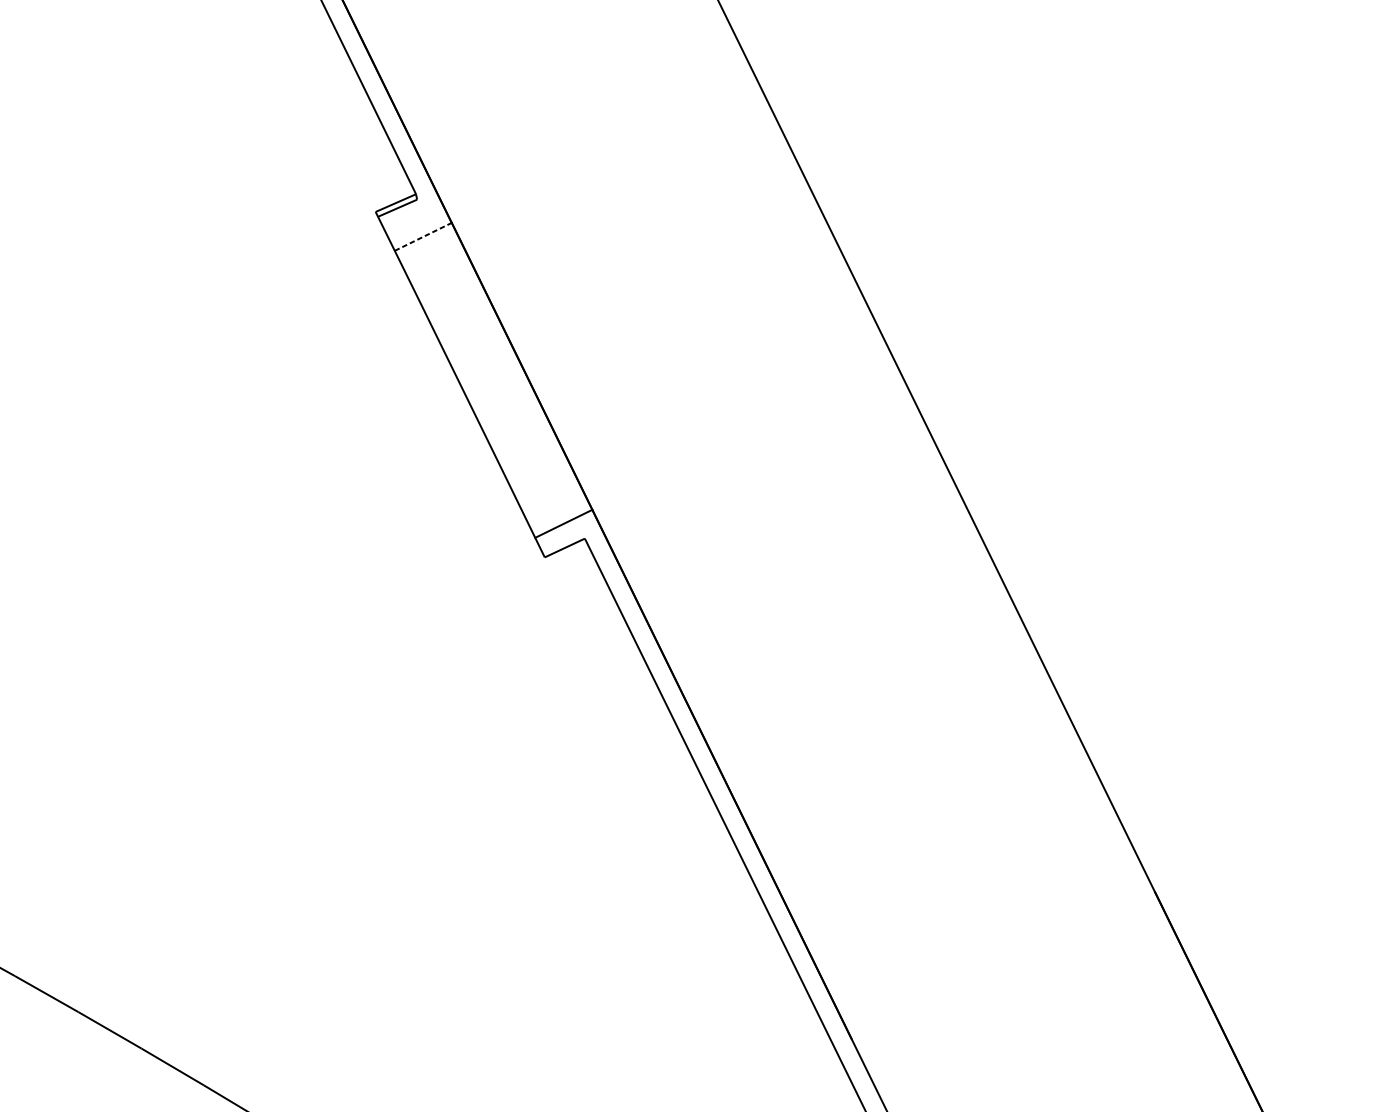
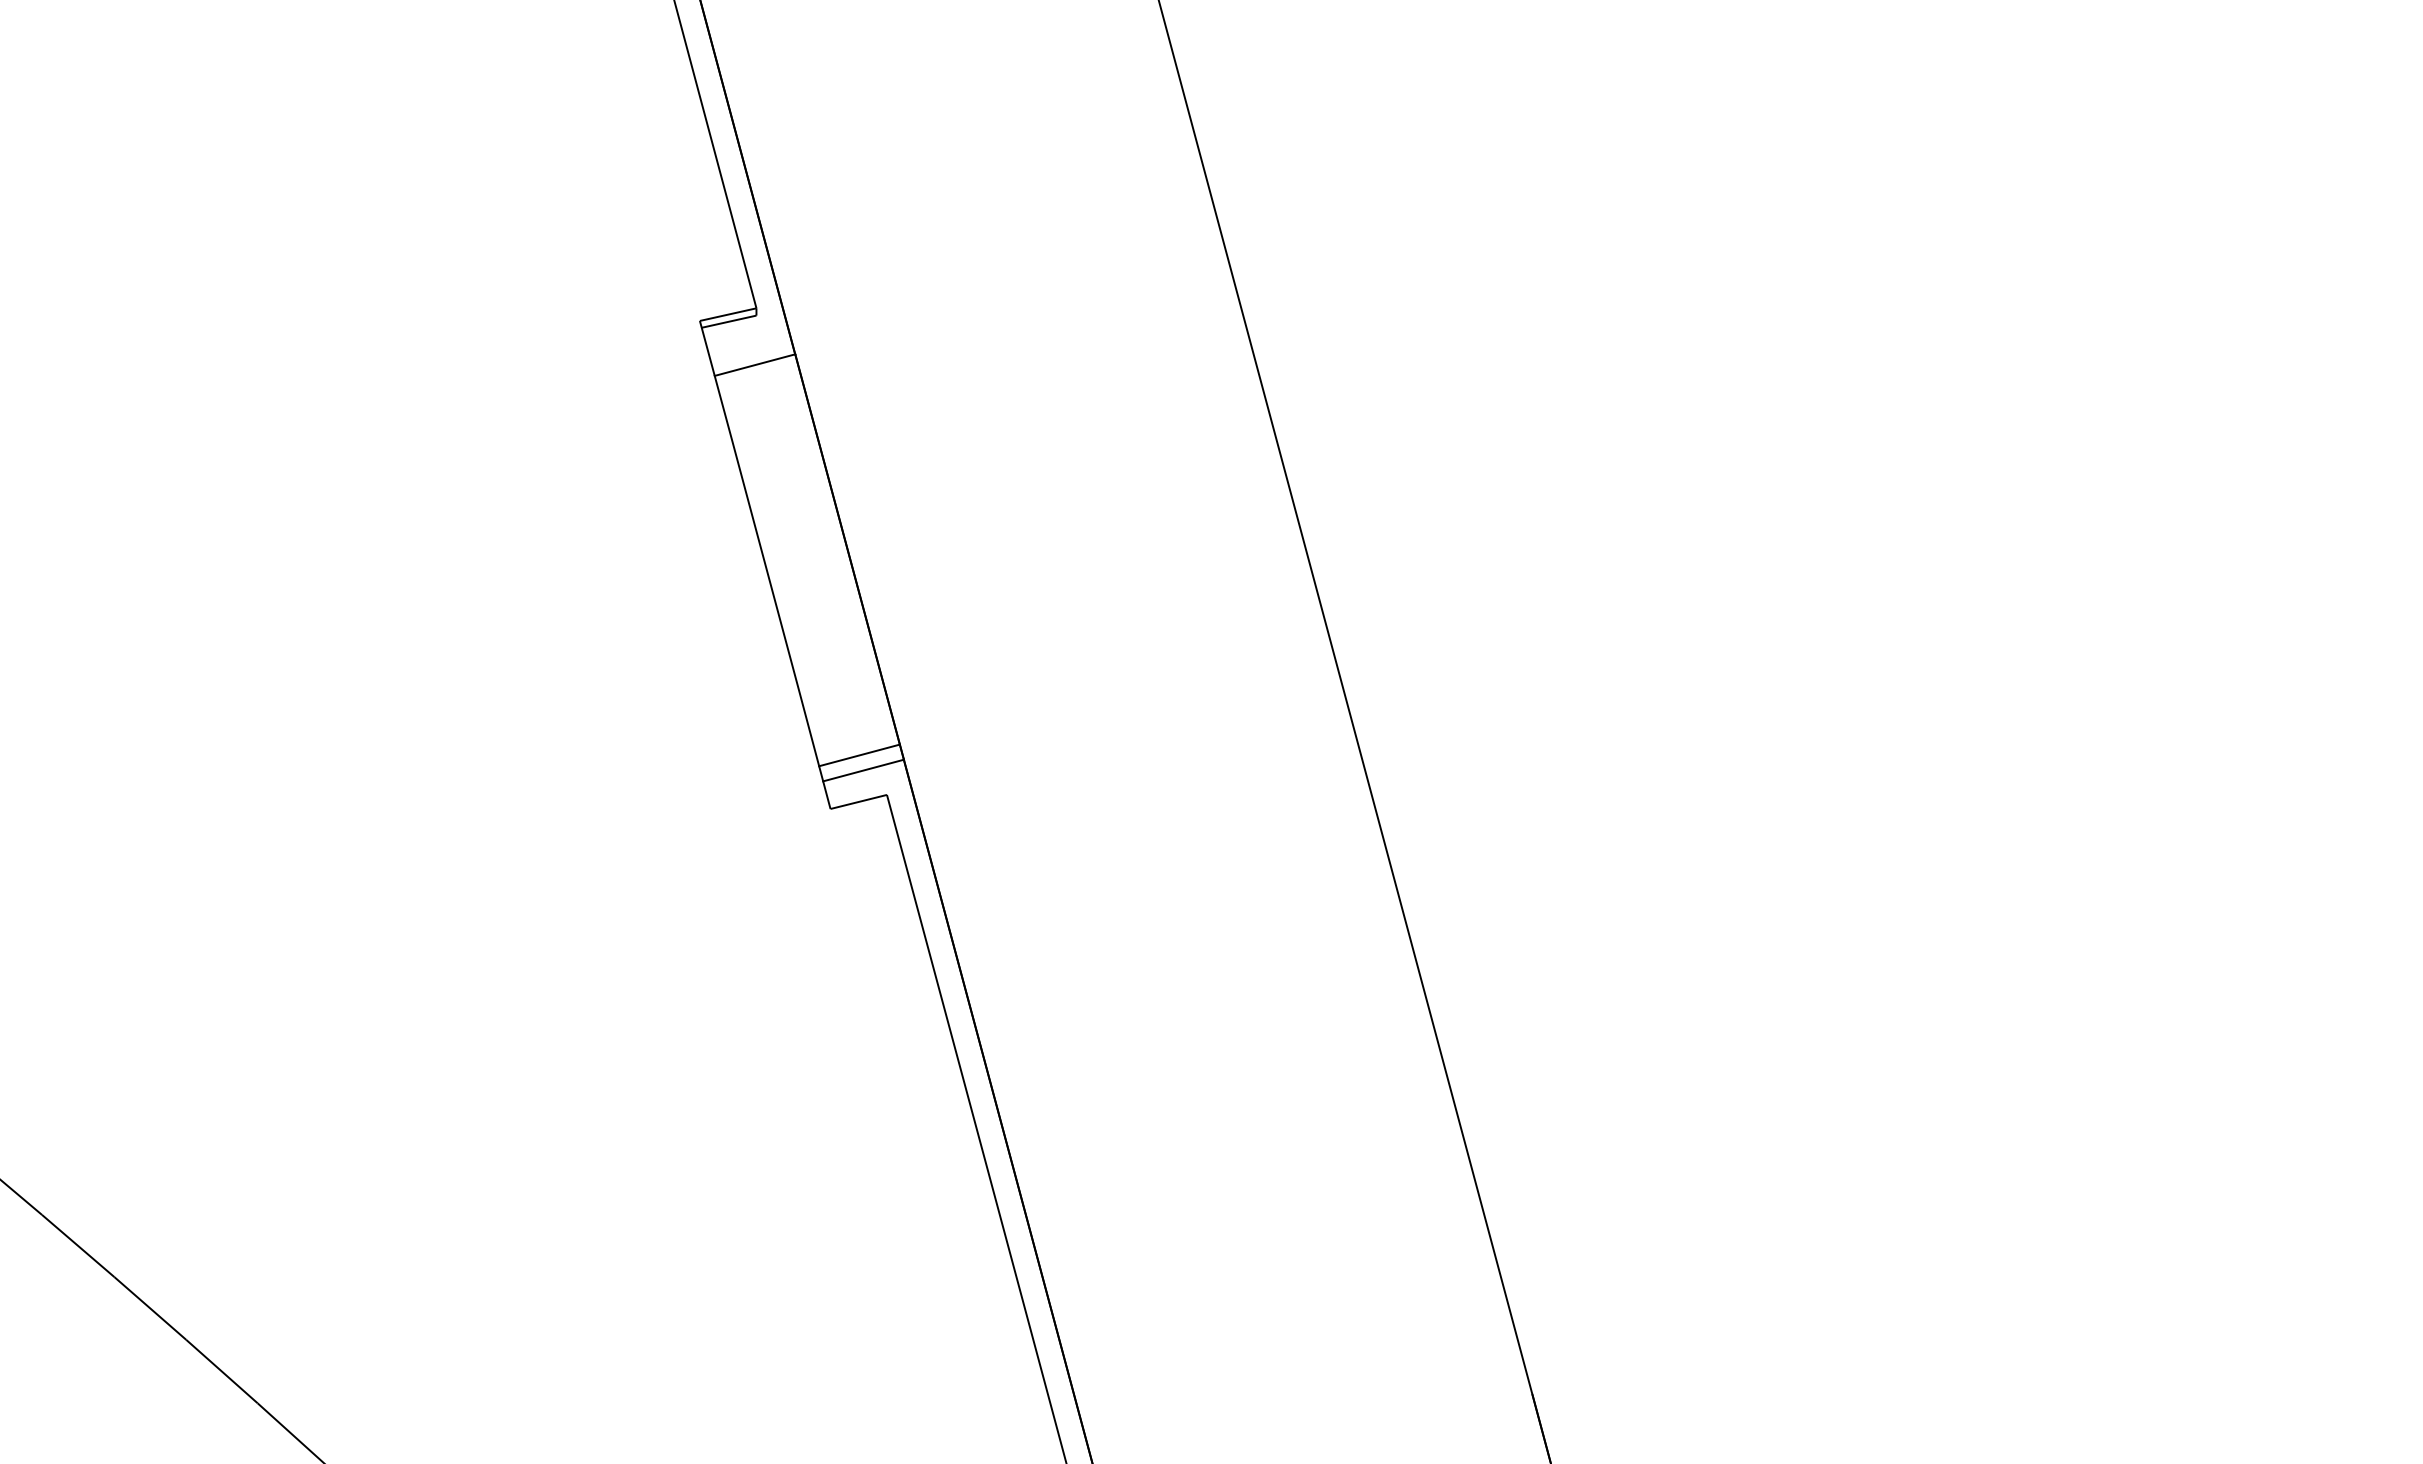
line: (423, 237) -> (755, 365), dashed -> solid
line: (558, 513) -> (859, 755), added

